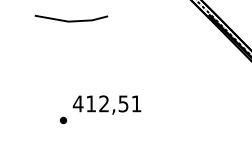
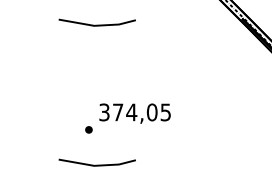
text: (106, 103) -> (134, 112), 412,51 -> 374,05
line: (70, 153) -> (96, 164), added

